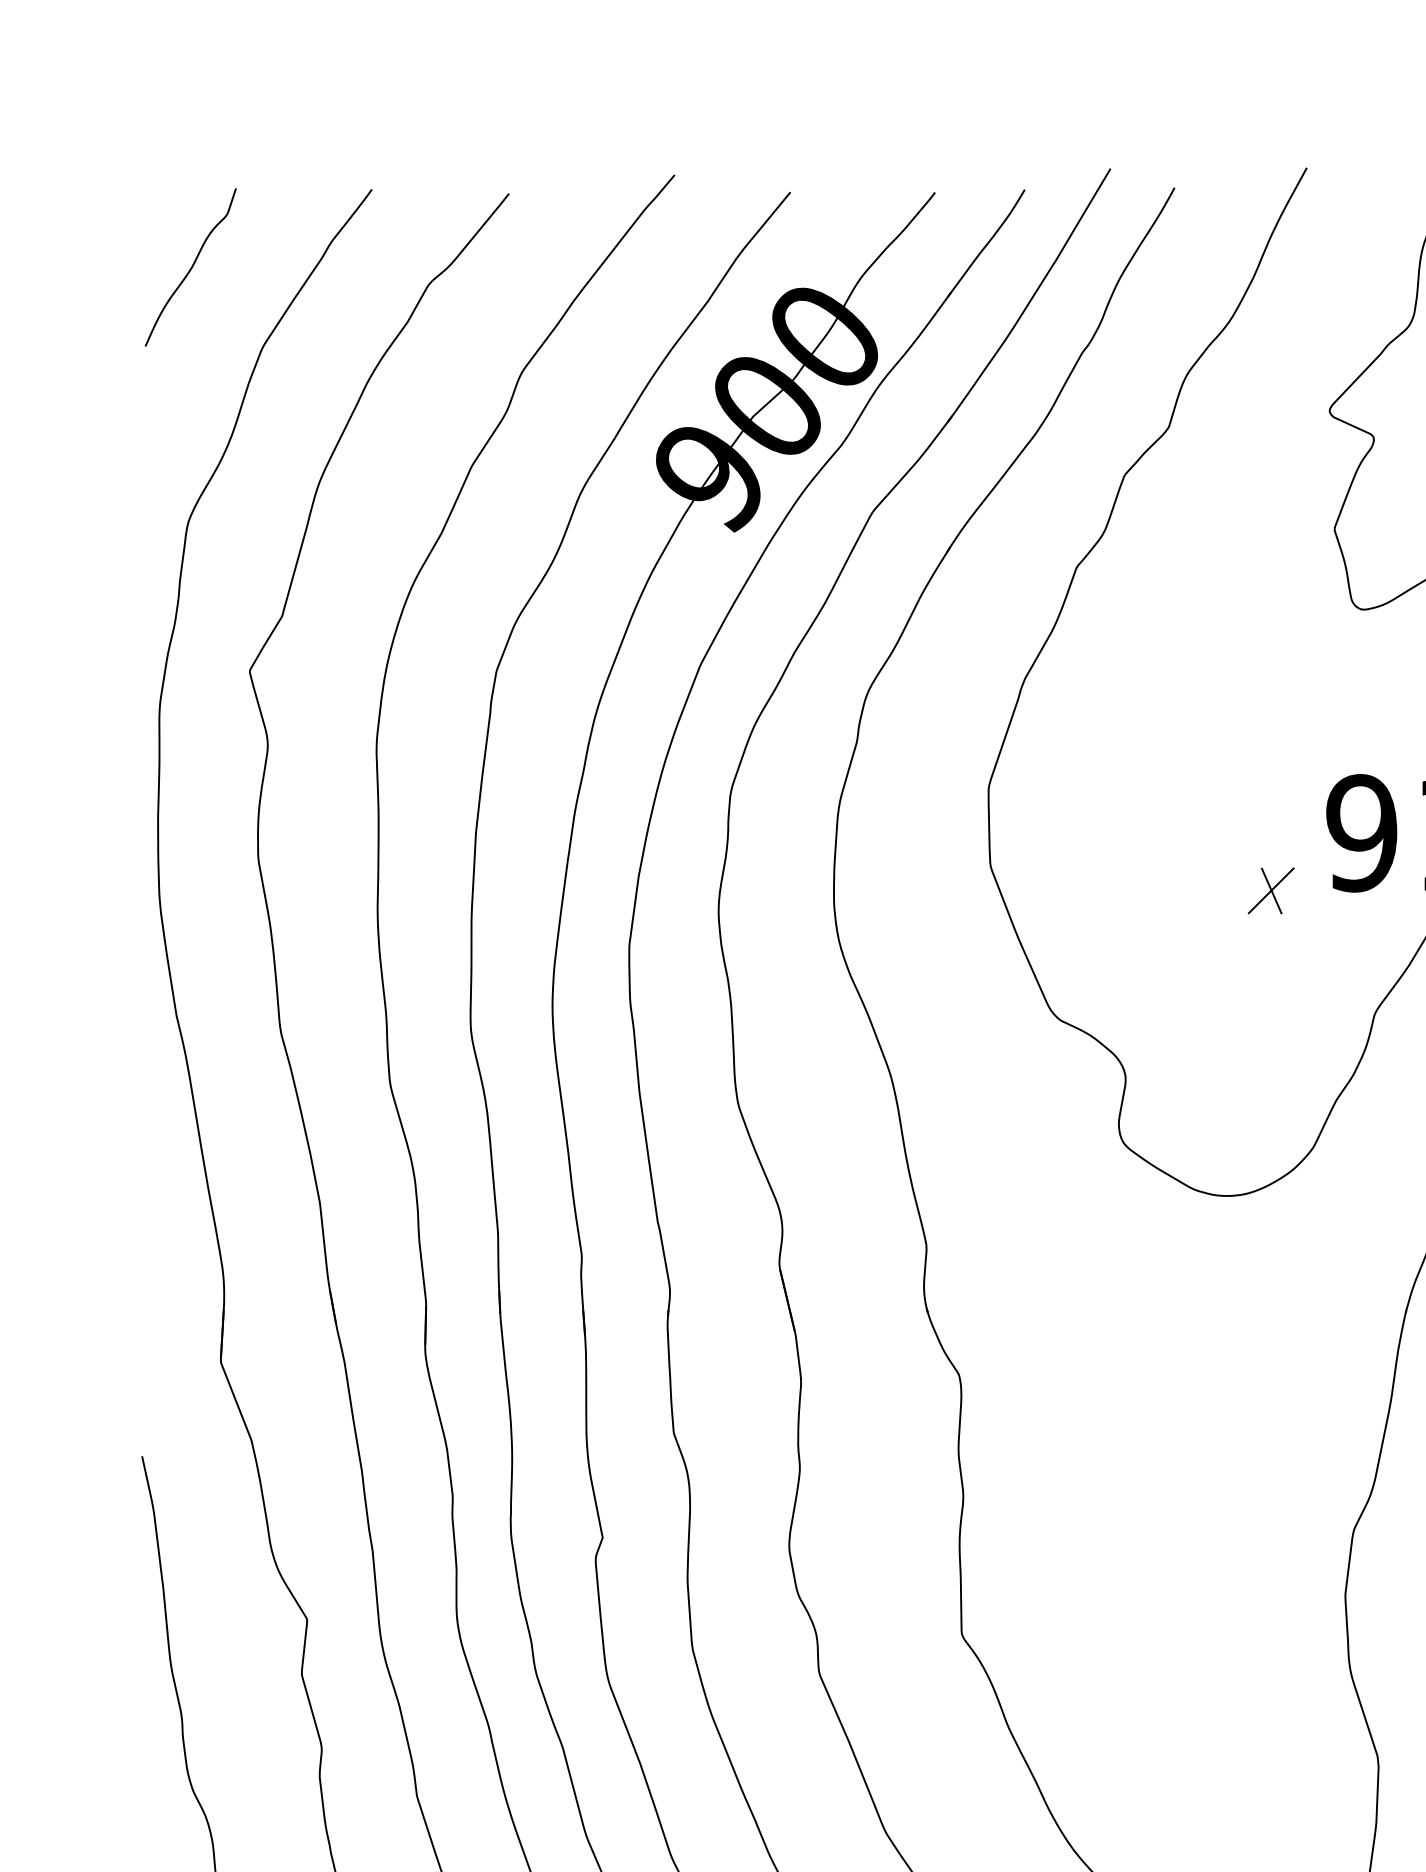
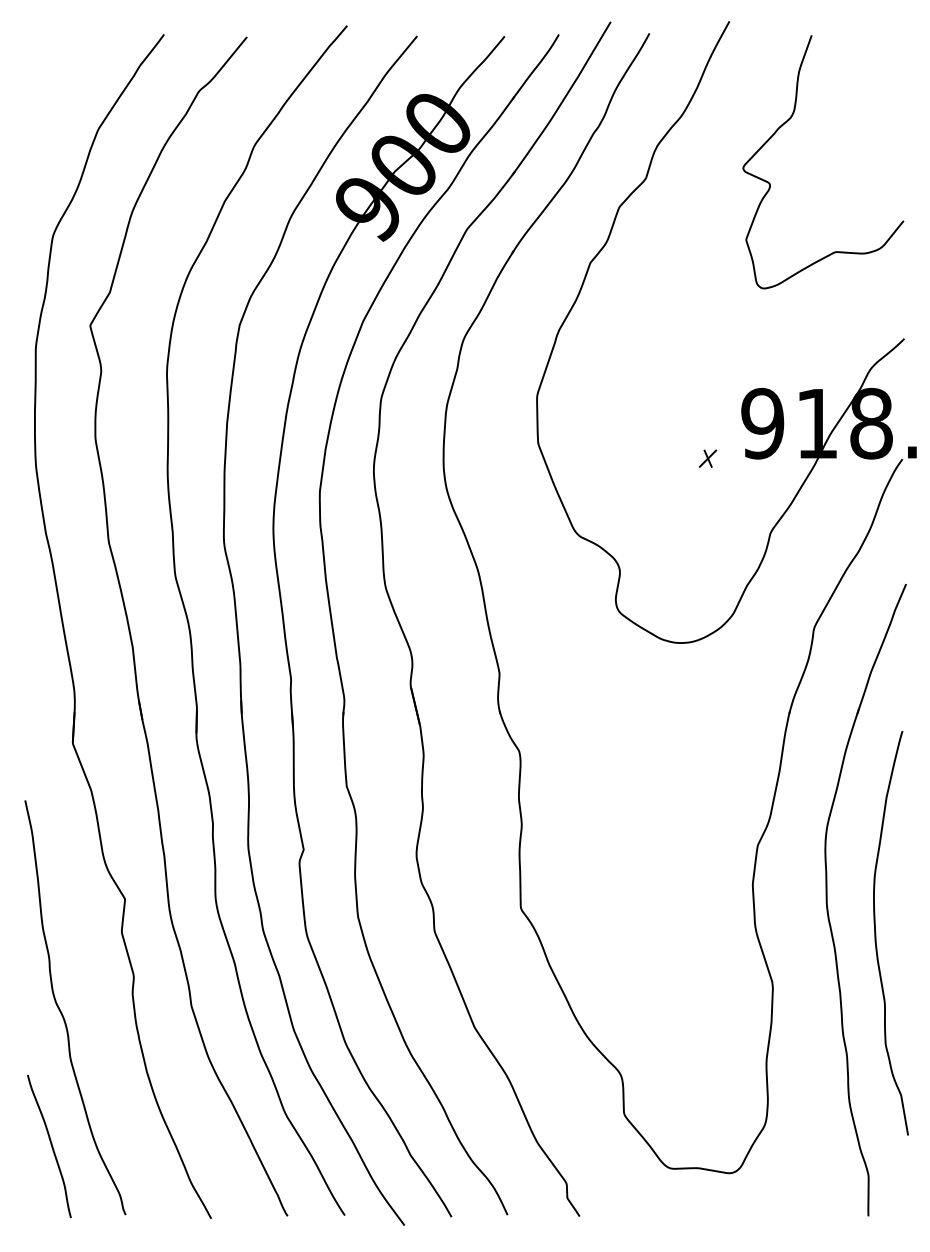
curve: (190, 267) -> (54, 81), removed
part: (1270, 890) -> (707, 458), size x0.6

